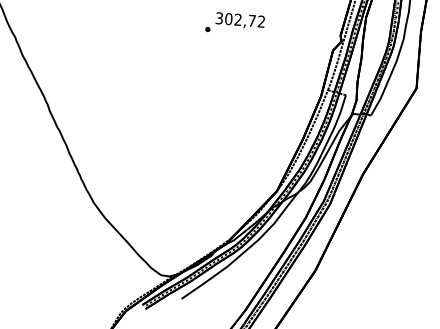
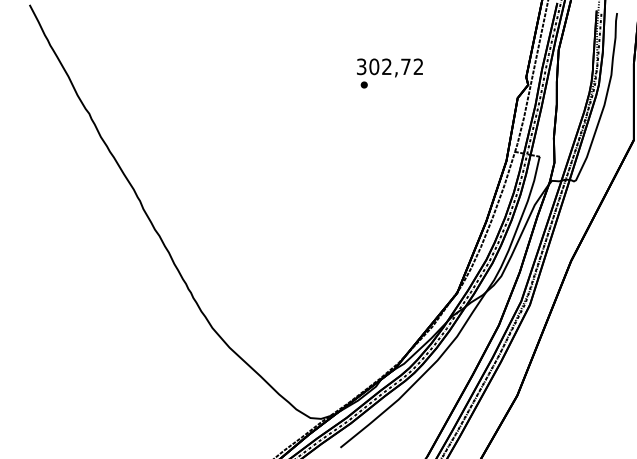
part: (207, 29) -> (363, 84), moved

